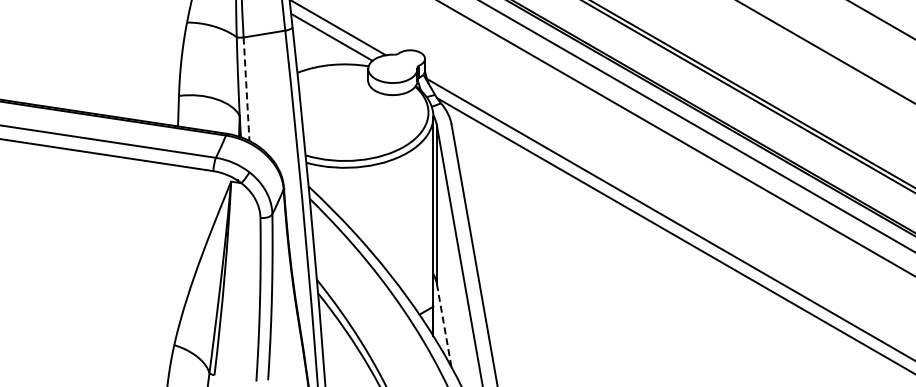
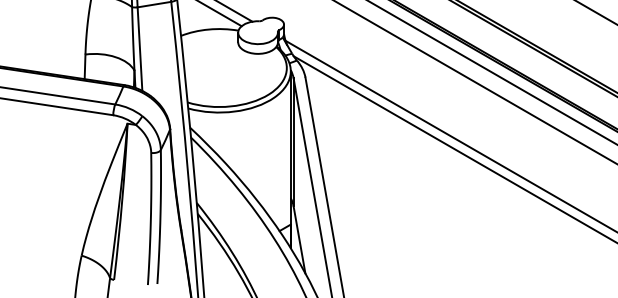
line: (246, 89) -> (139, 49), dashed -> solid
line: (444, 326) -> (299, 240), dashed -> solid

